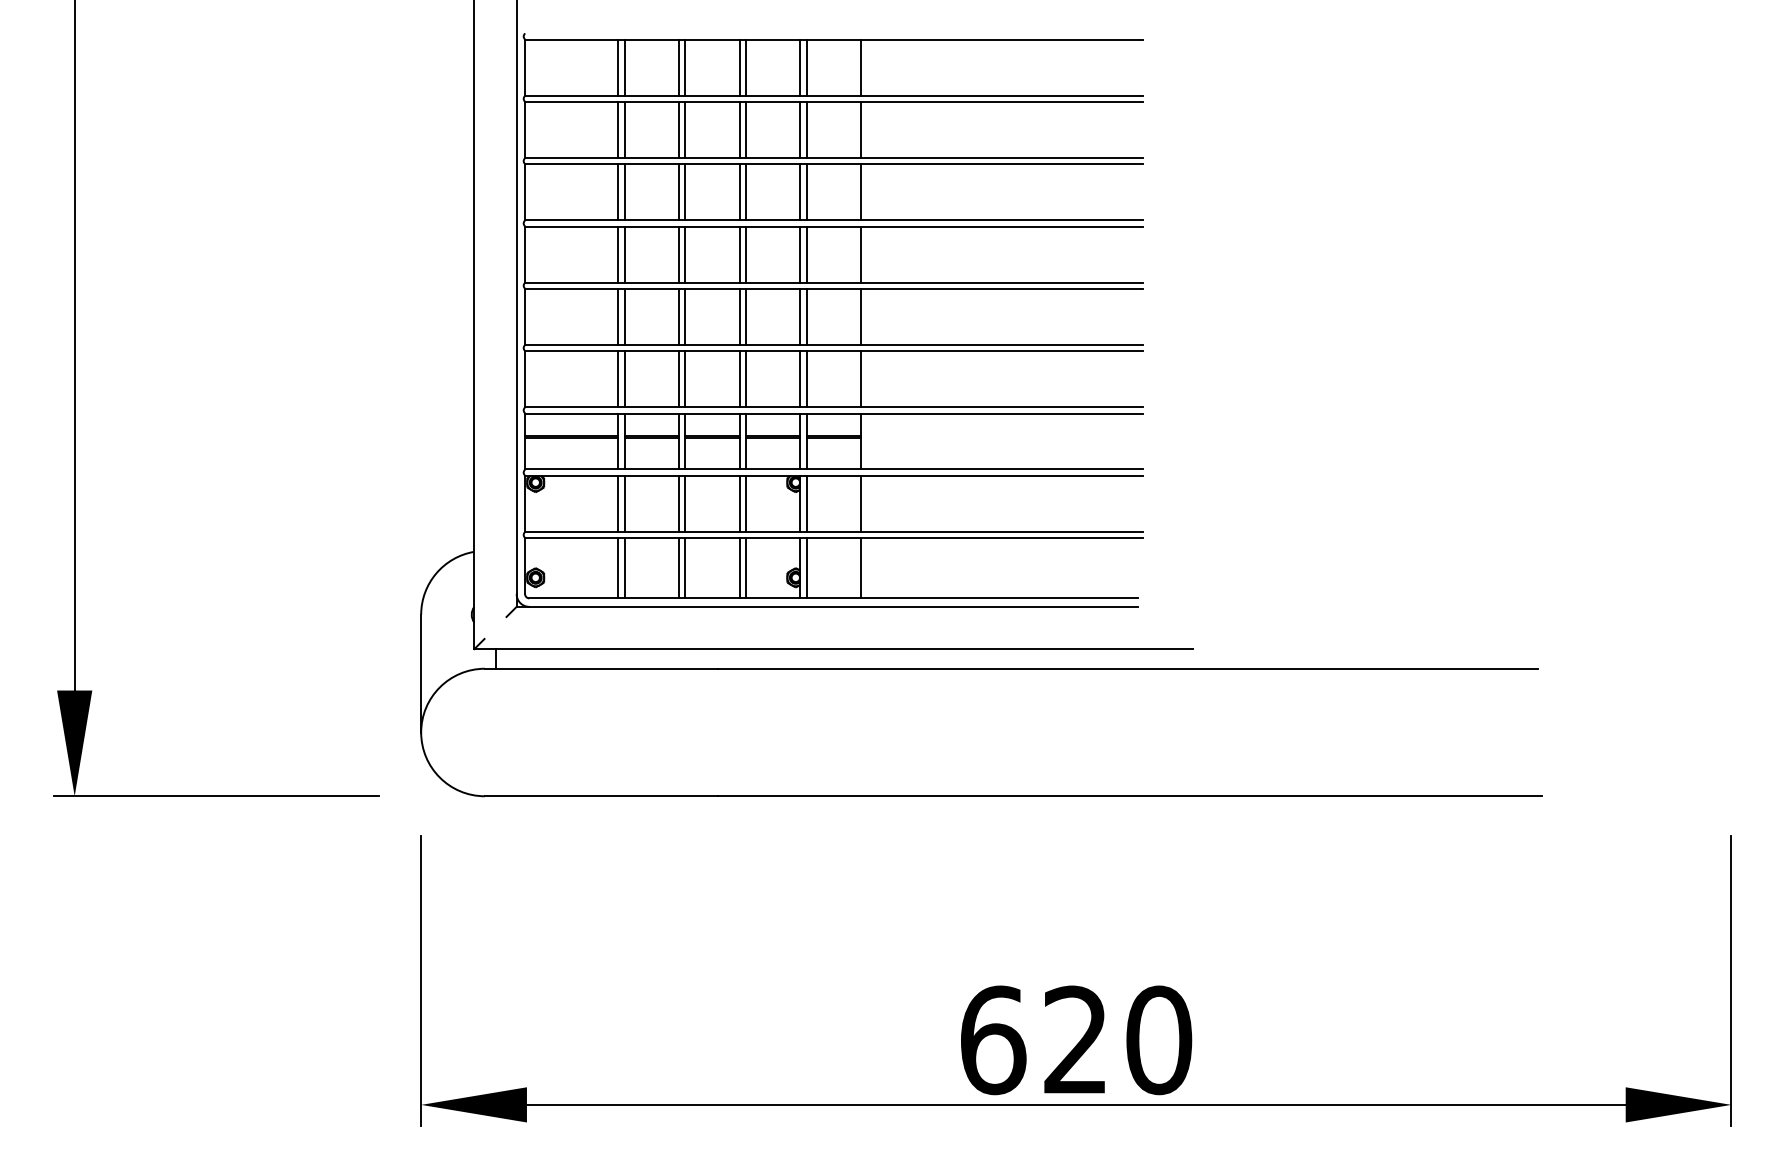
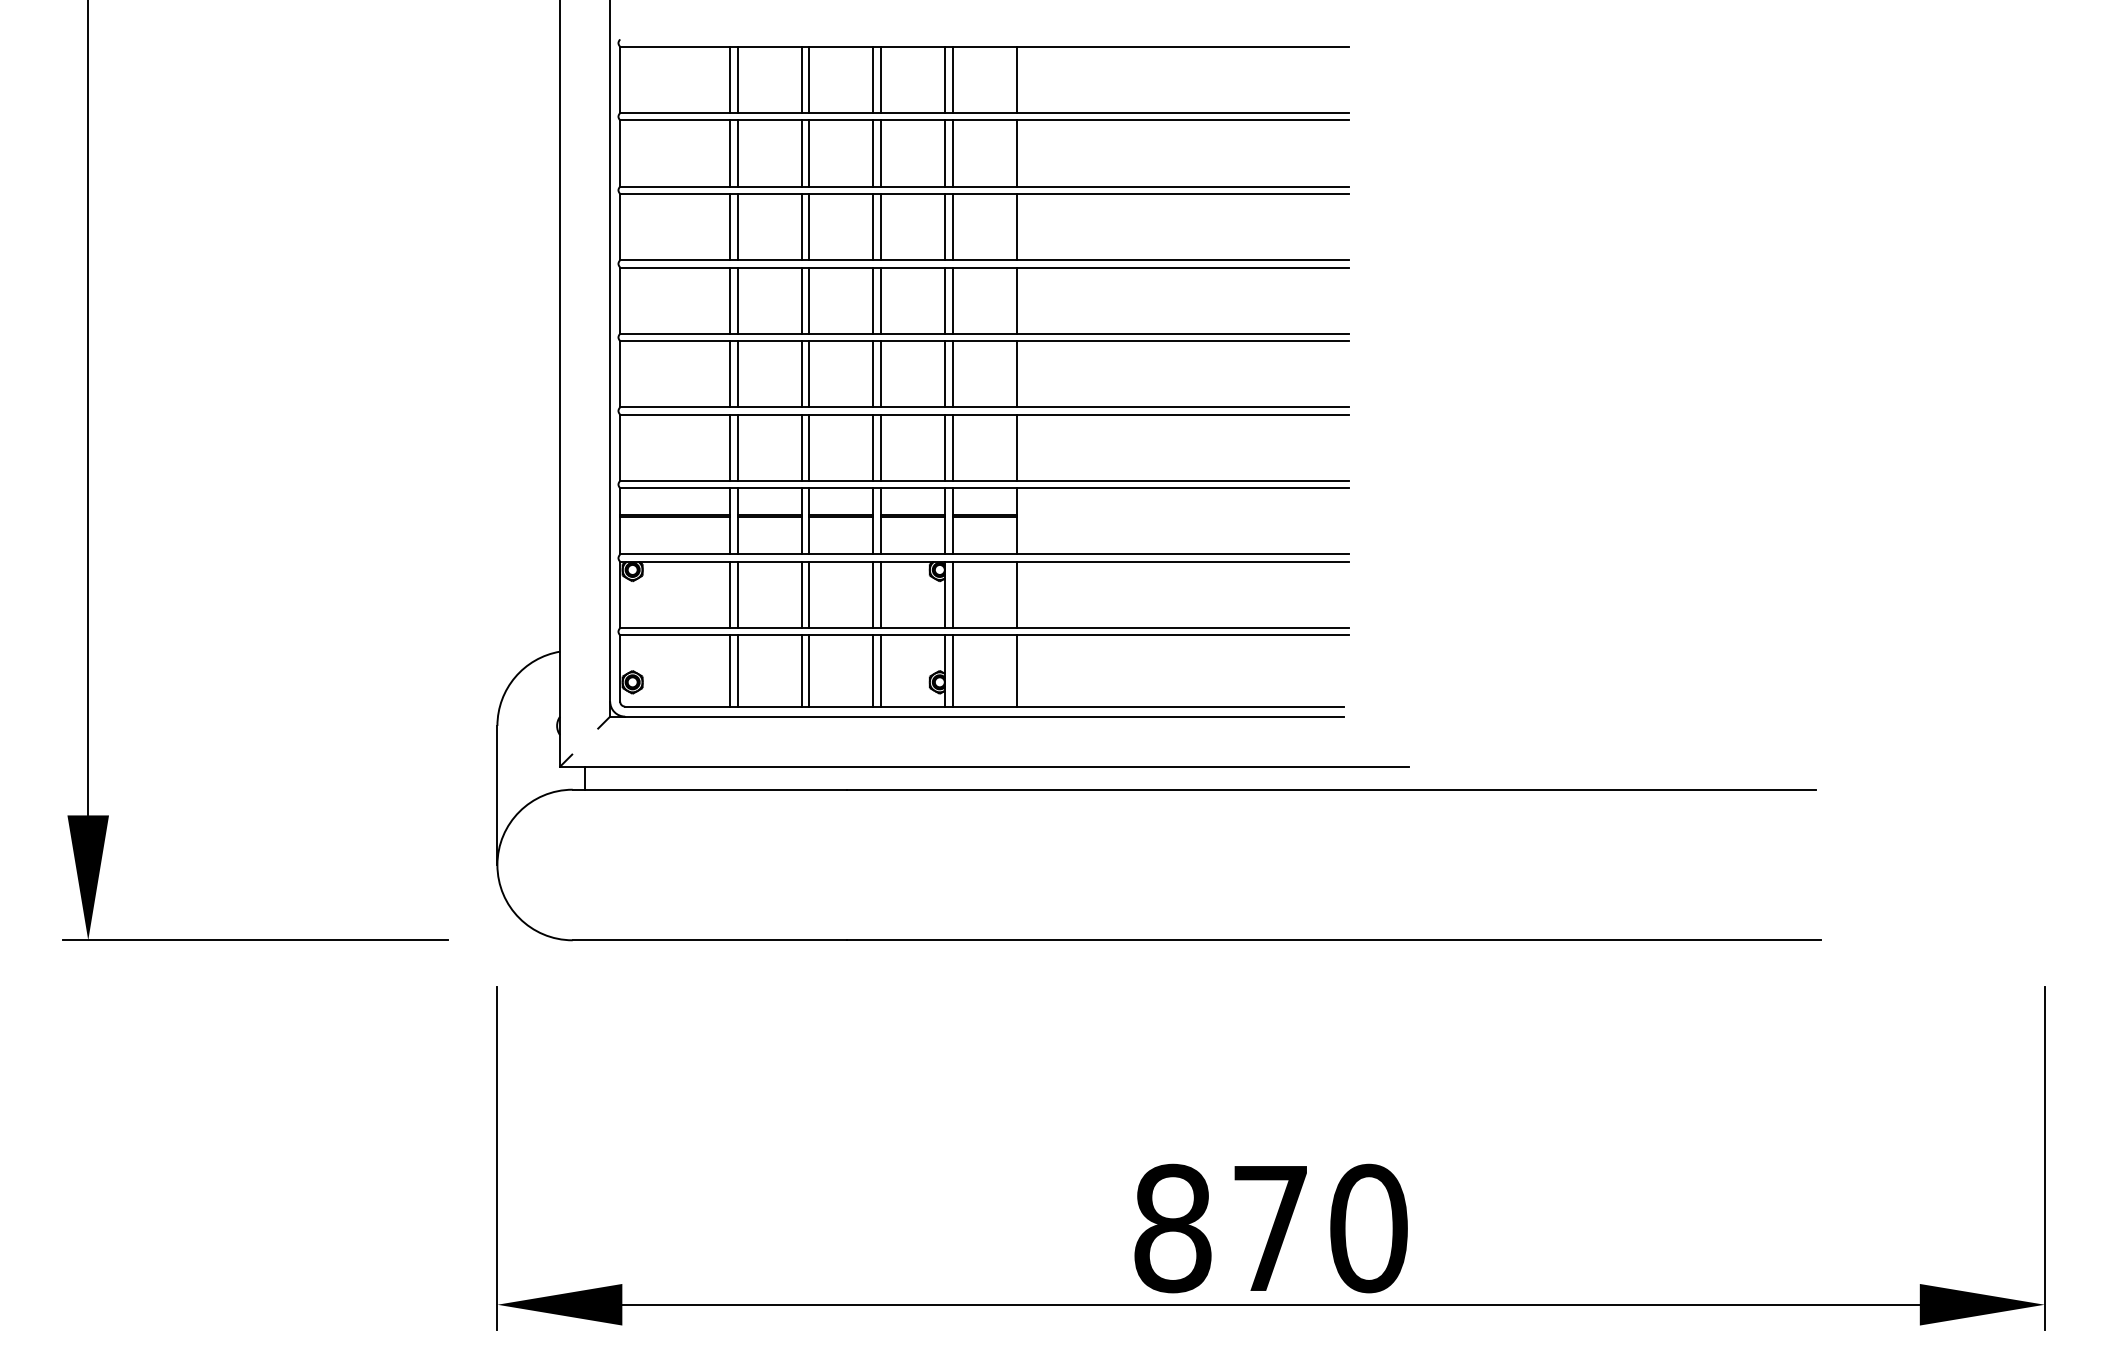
text: (1033, 1040) -> (1220, 1228), 620 -> 870

